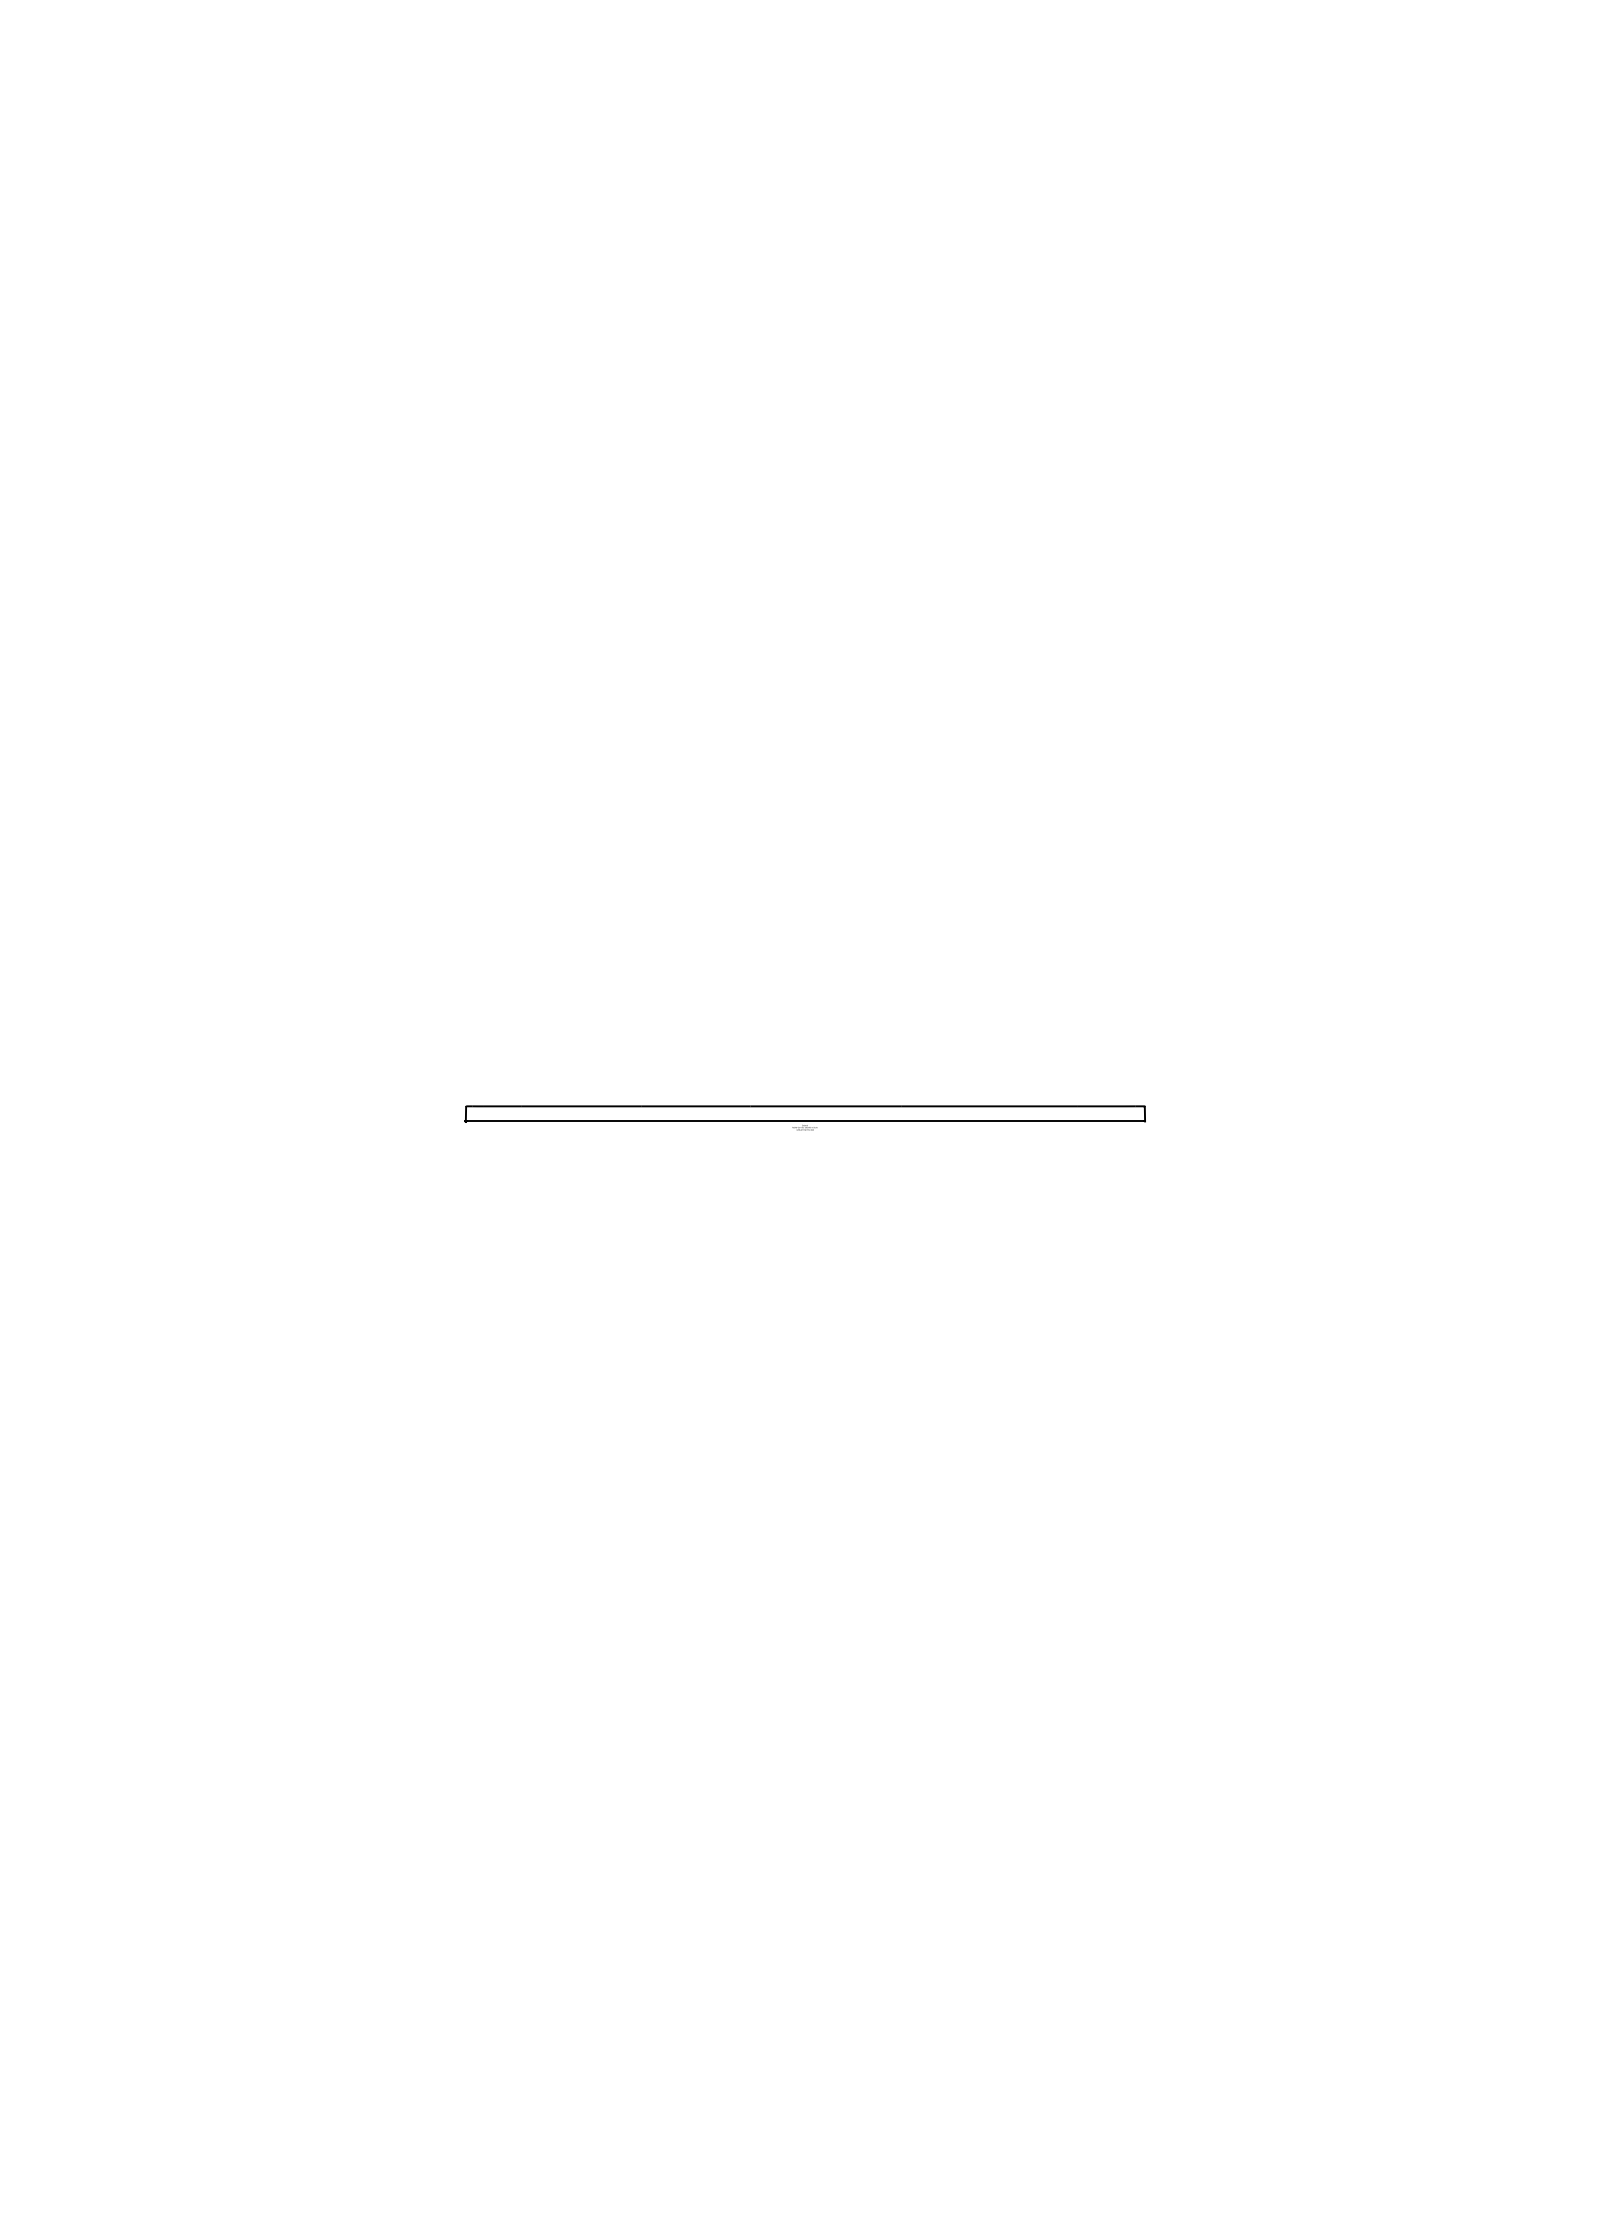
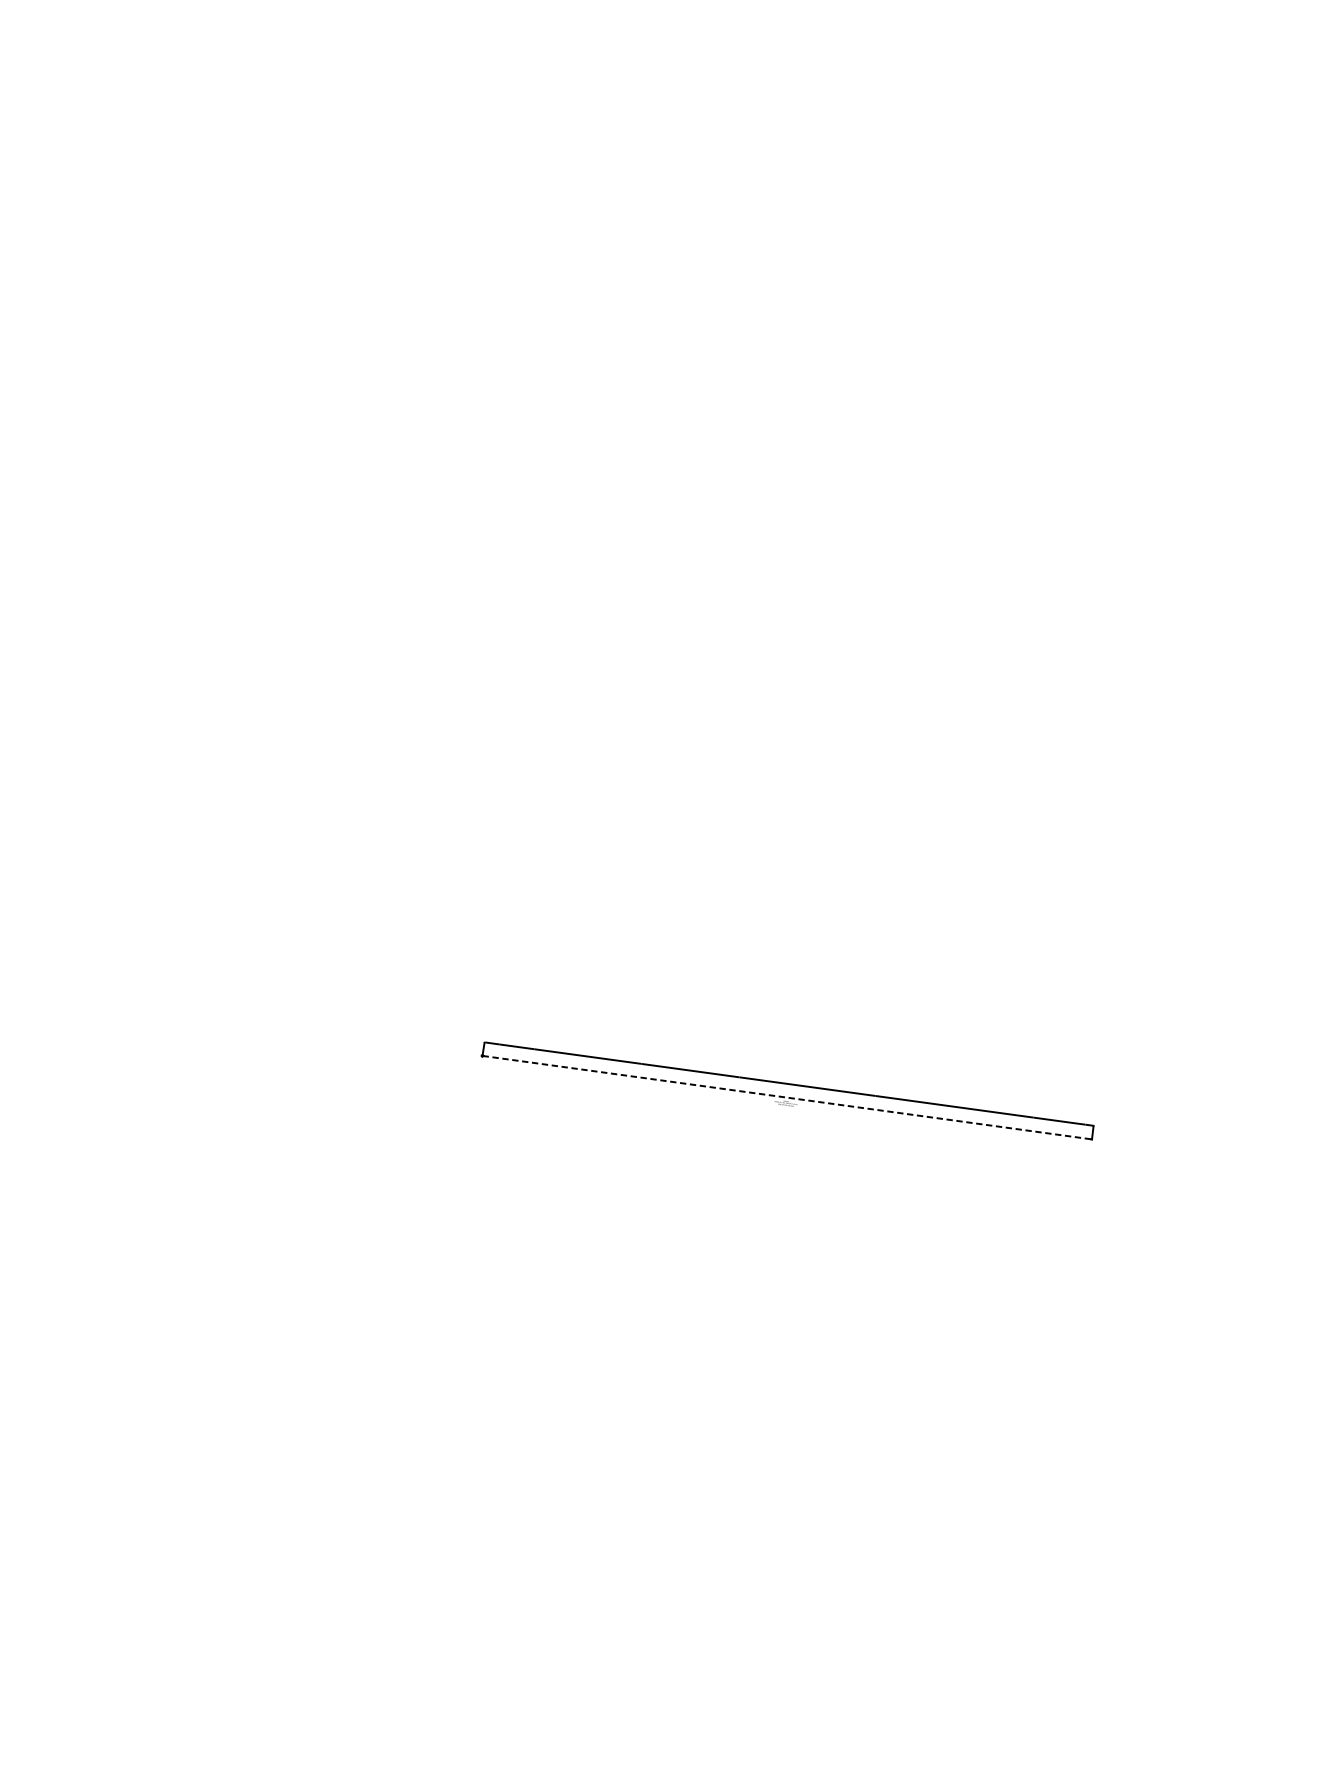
line: (804, 1121) -> (786, 1097), solid -> dashed

